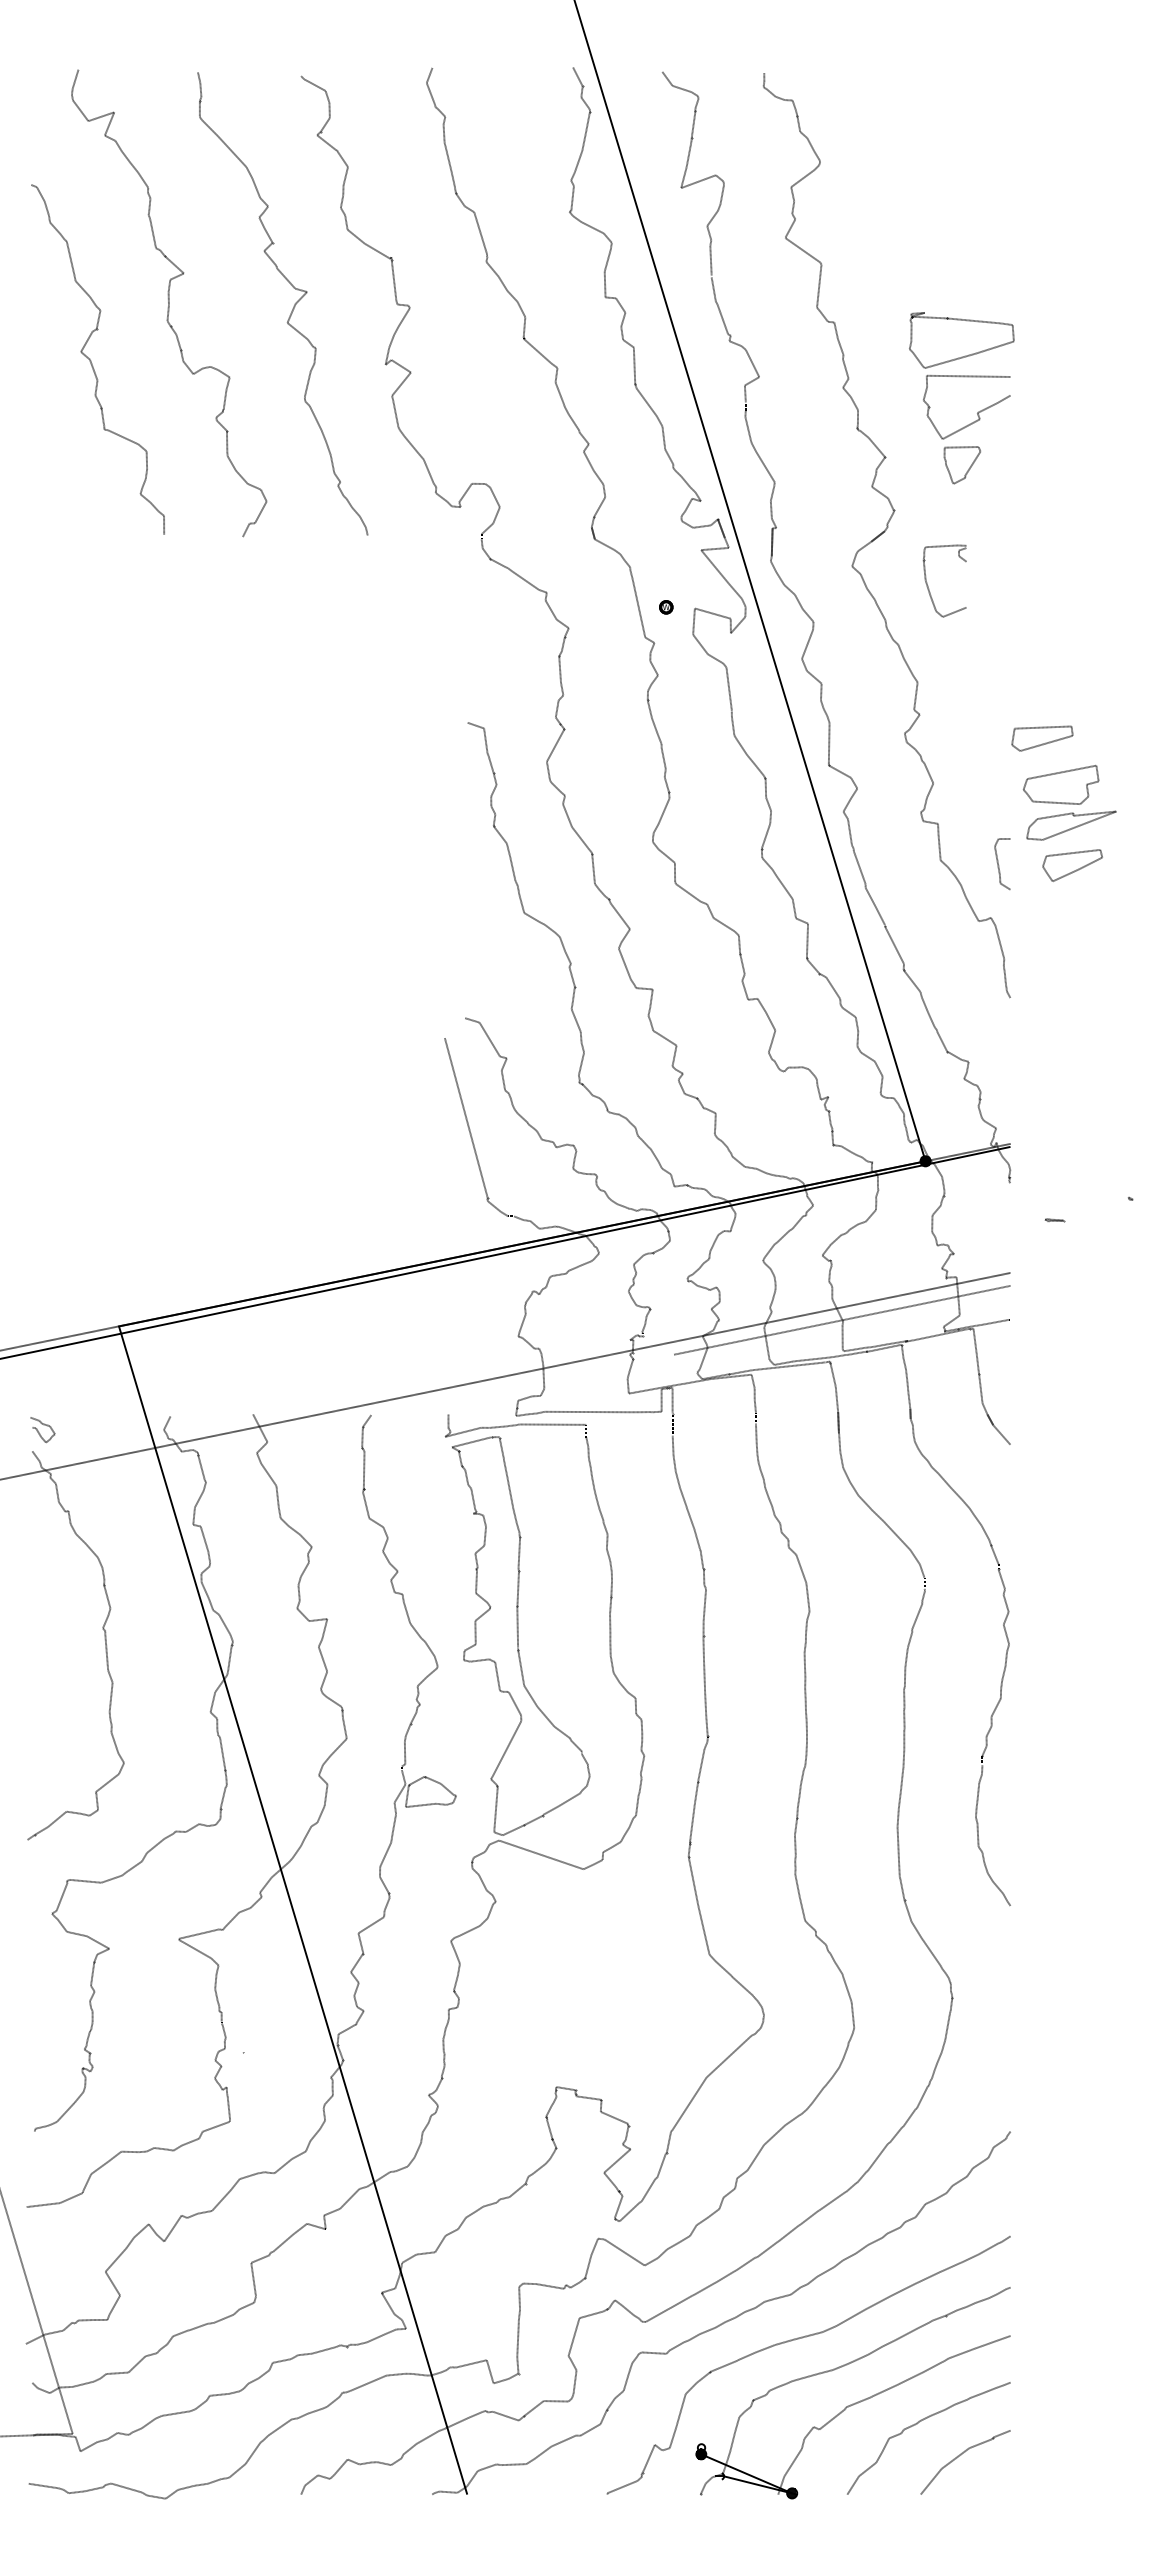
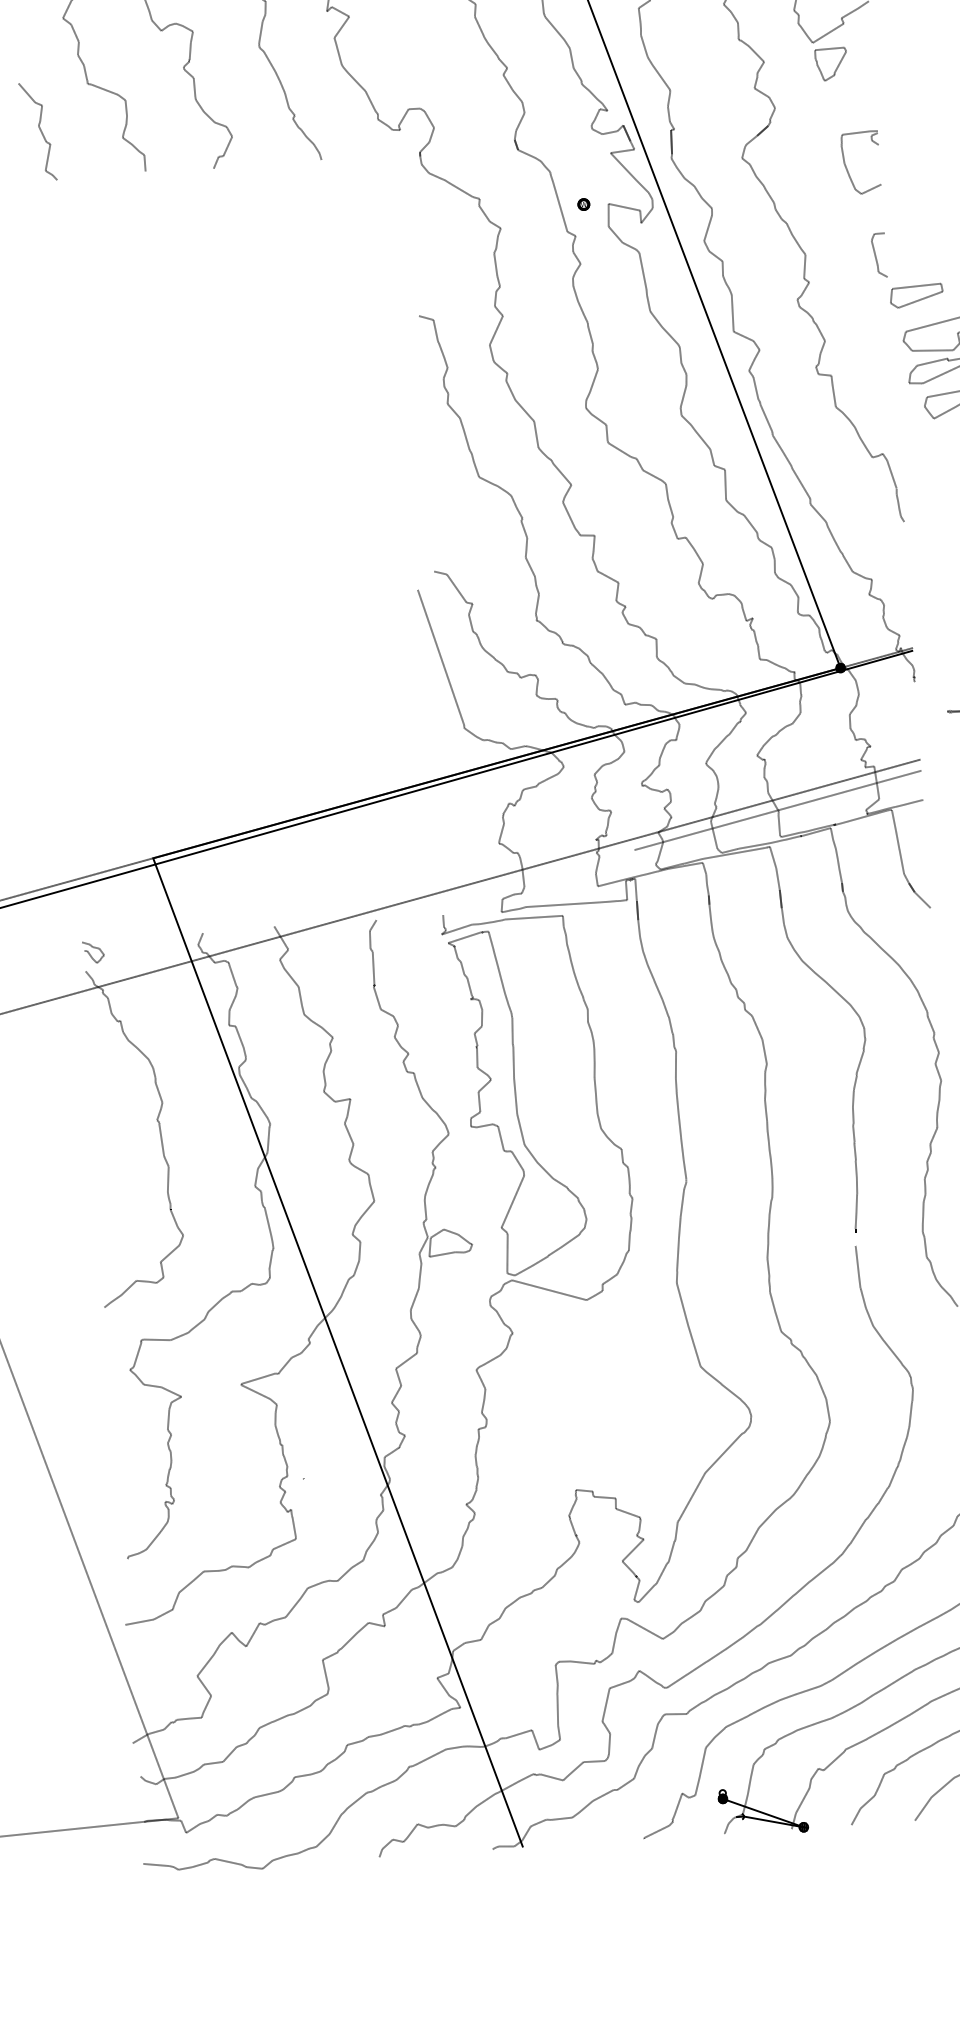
curve: (45, 478) -> (39, 129), added
part: (928, 585) -> (847, 167), moved
curve: (999, 865) -> (876, 256), moved

